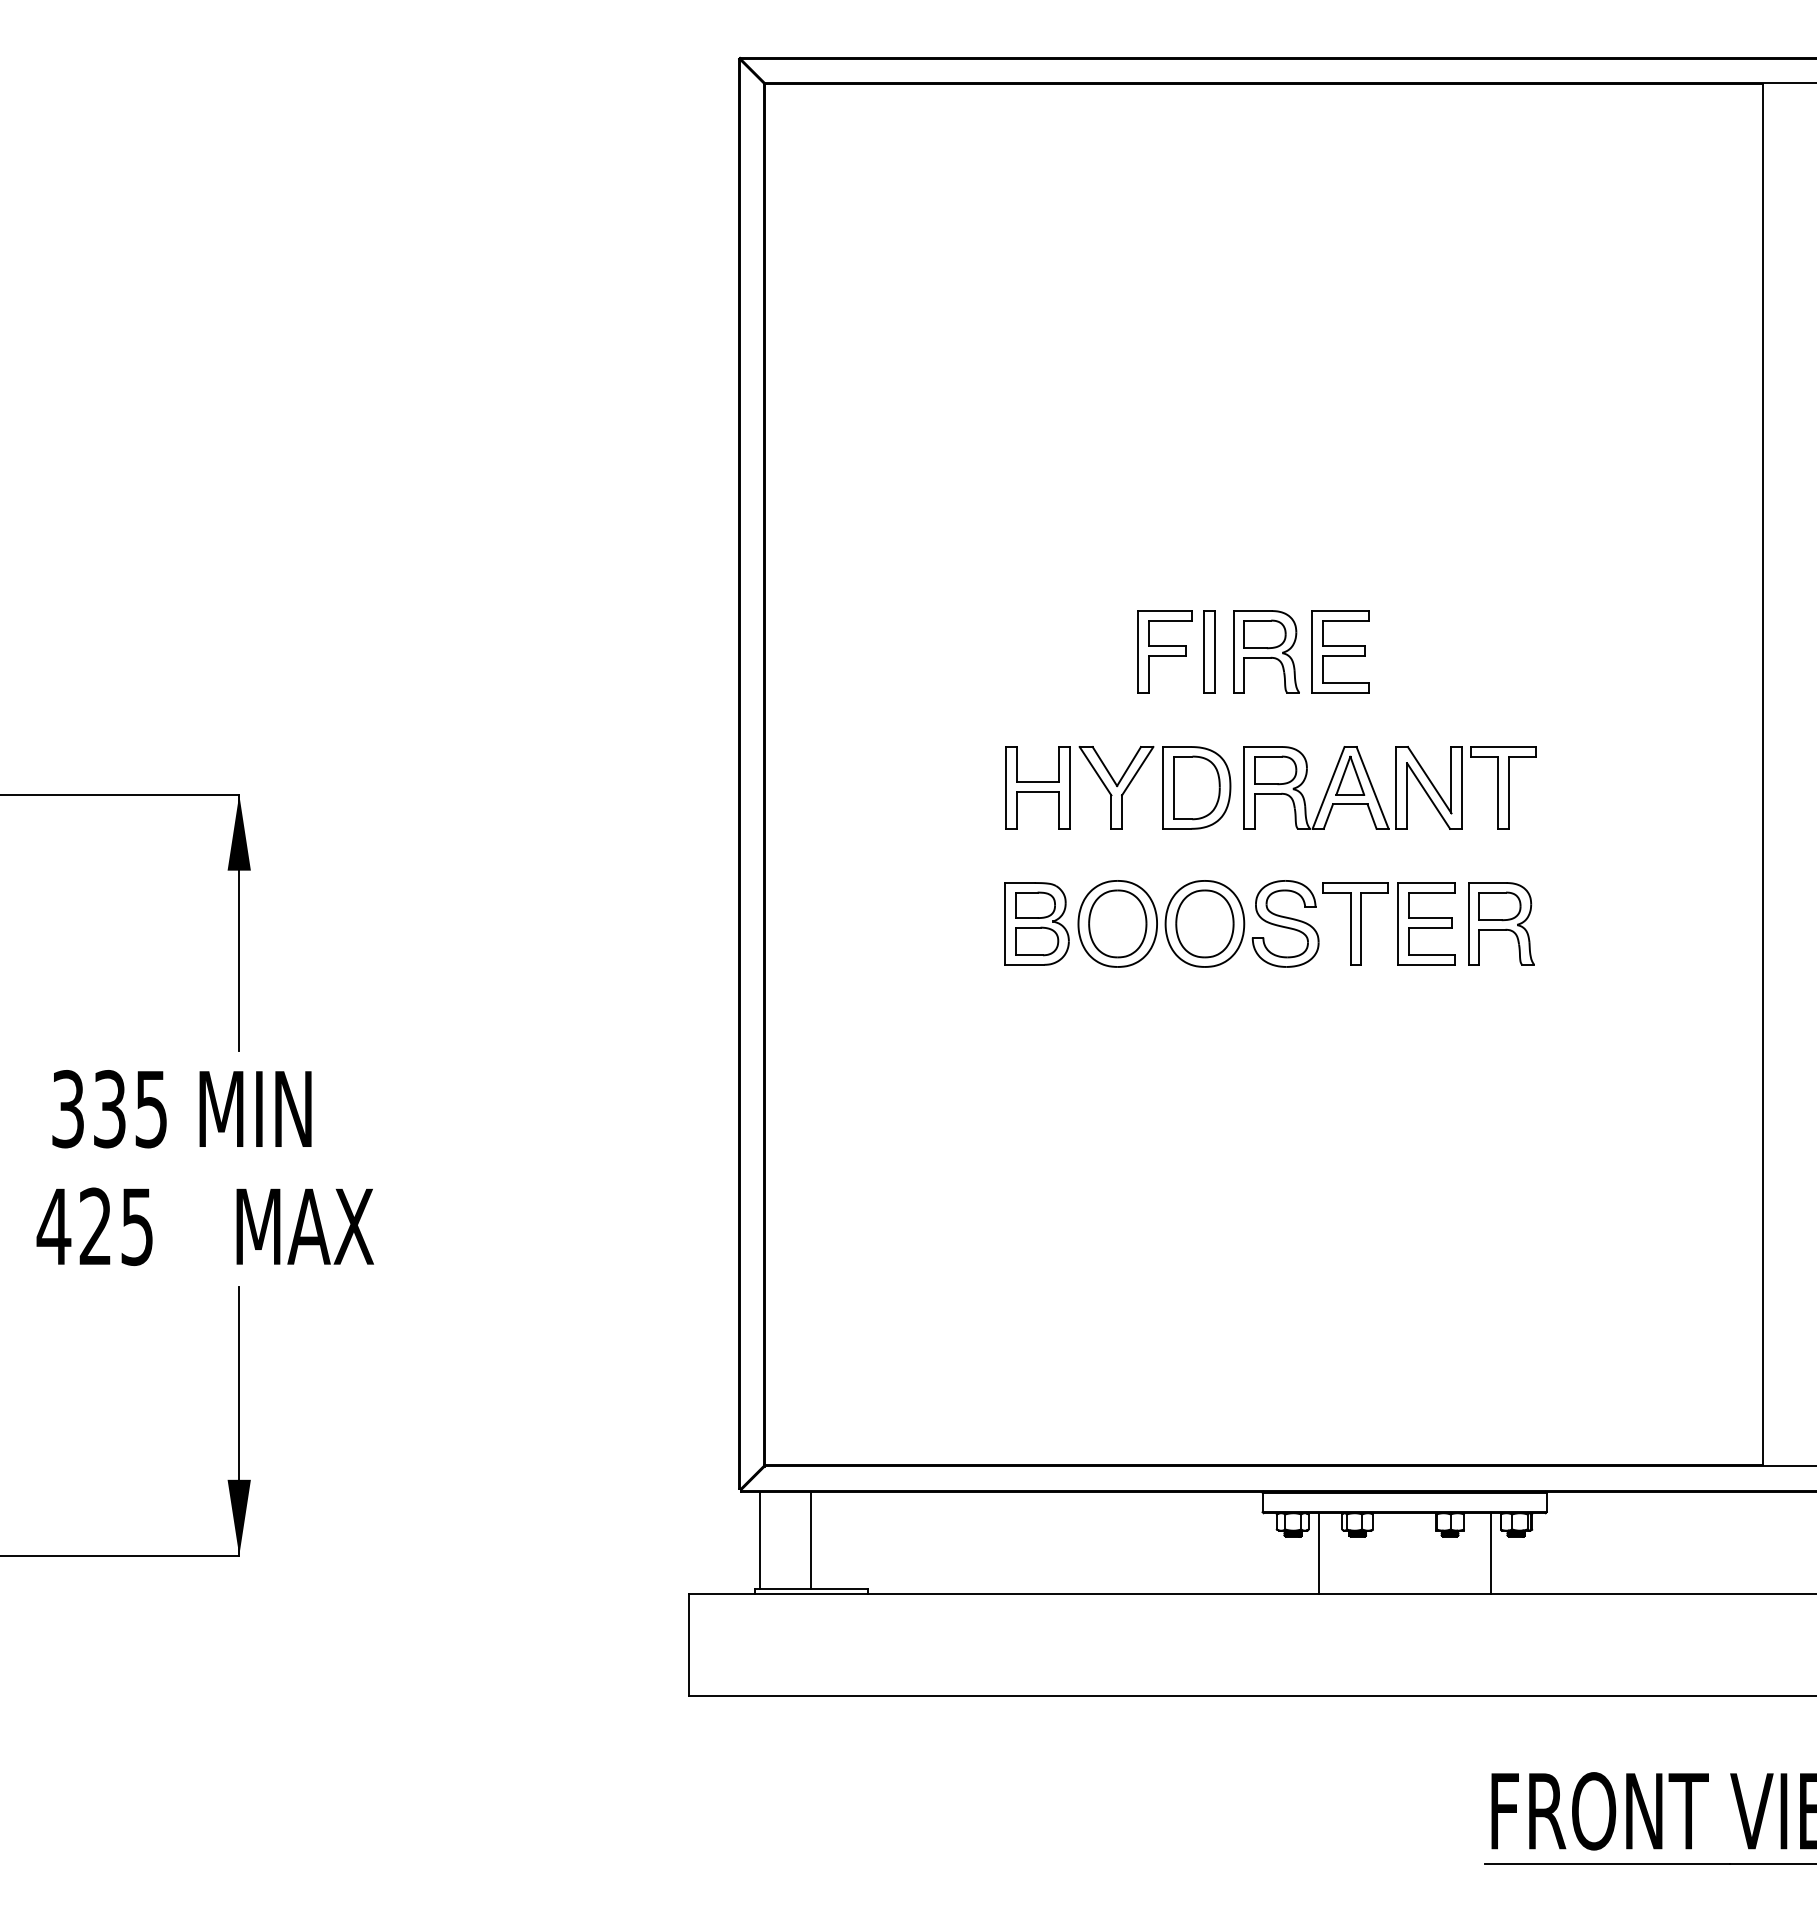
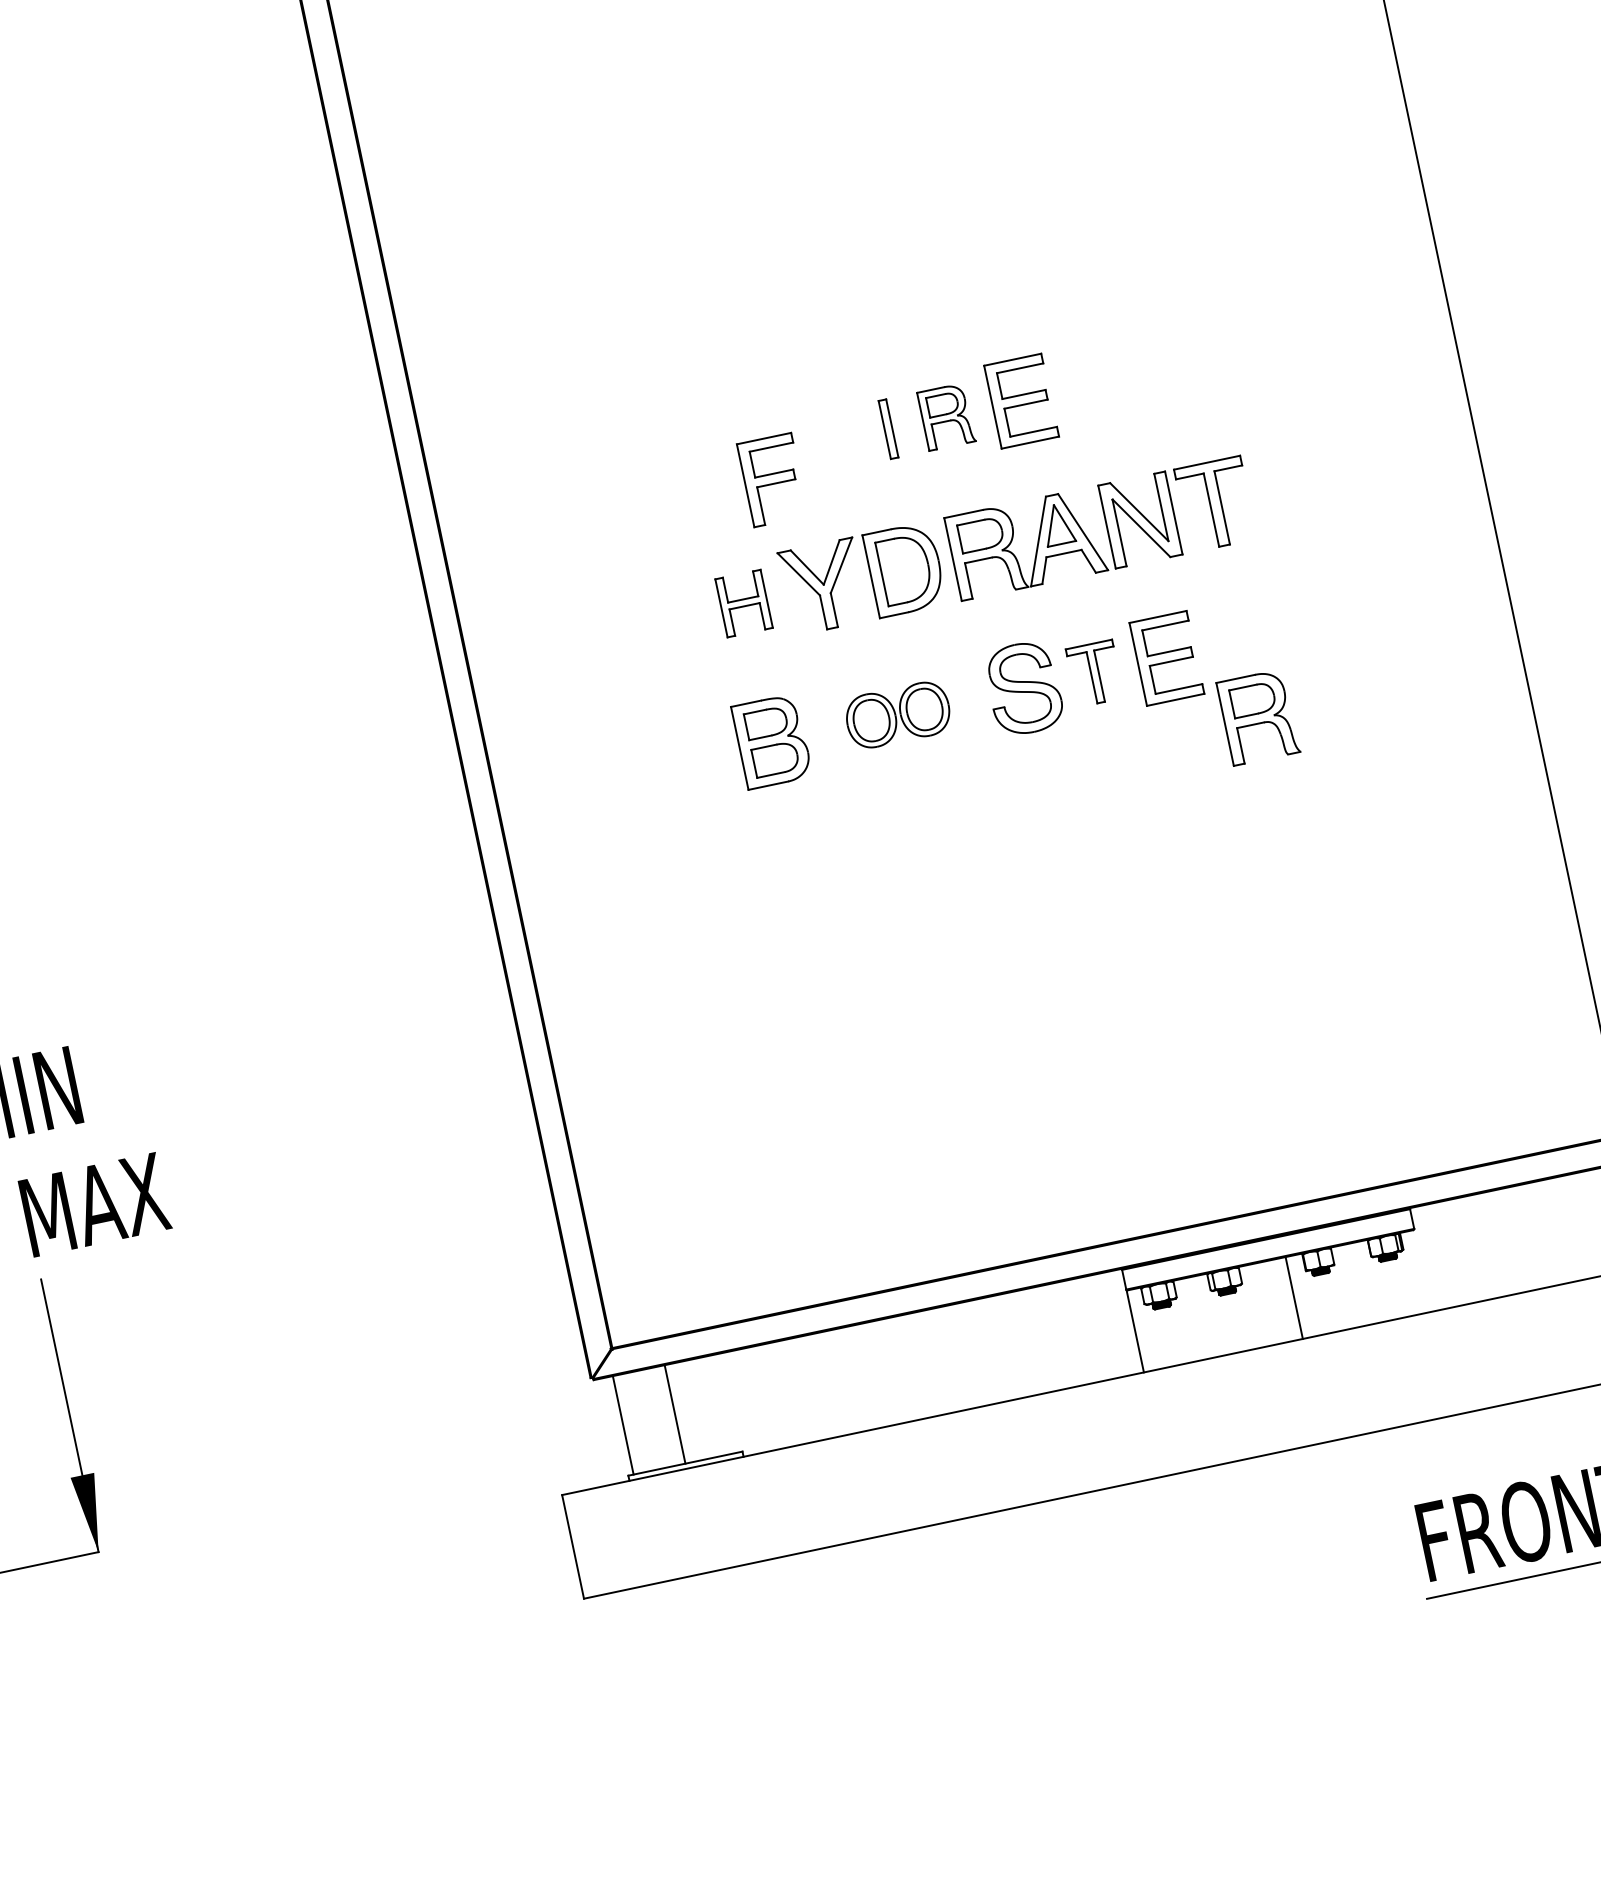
part: (1164, 651) -> (772, 479), moved
part: (1209, 651) -> (888, 428), size x0.7
part: (1266, 651) -> (946, 416), size x0.7
part: (1037, 787) -> (743, 603), size x0.7
part: (1161, 923) -> (898, 714), size x0.6
part: (1355, 923) -> (1094, 673), size x0.7
part: (1501, 923) -> (1258, 716), moved
line: (1318, 1553) -> (1135, 1331), moved
line: (1490, 1553) -> (1294, 1297), moved

